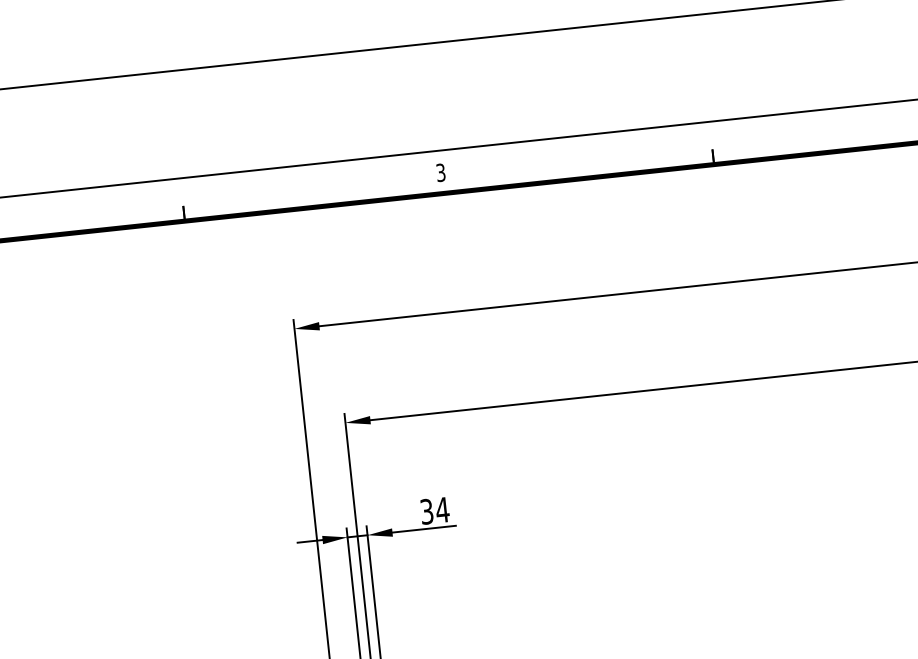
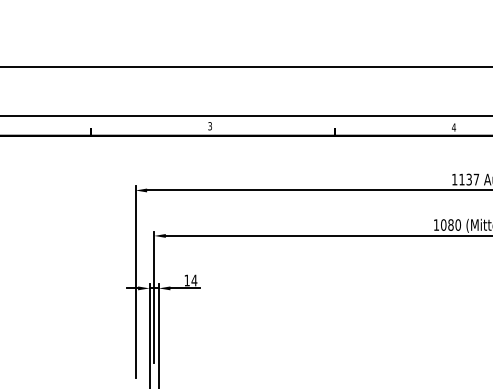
text: (425, 511) -> (186, 280), 34 -> 14

